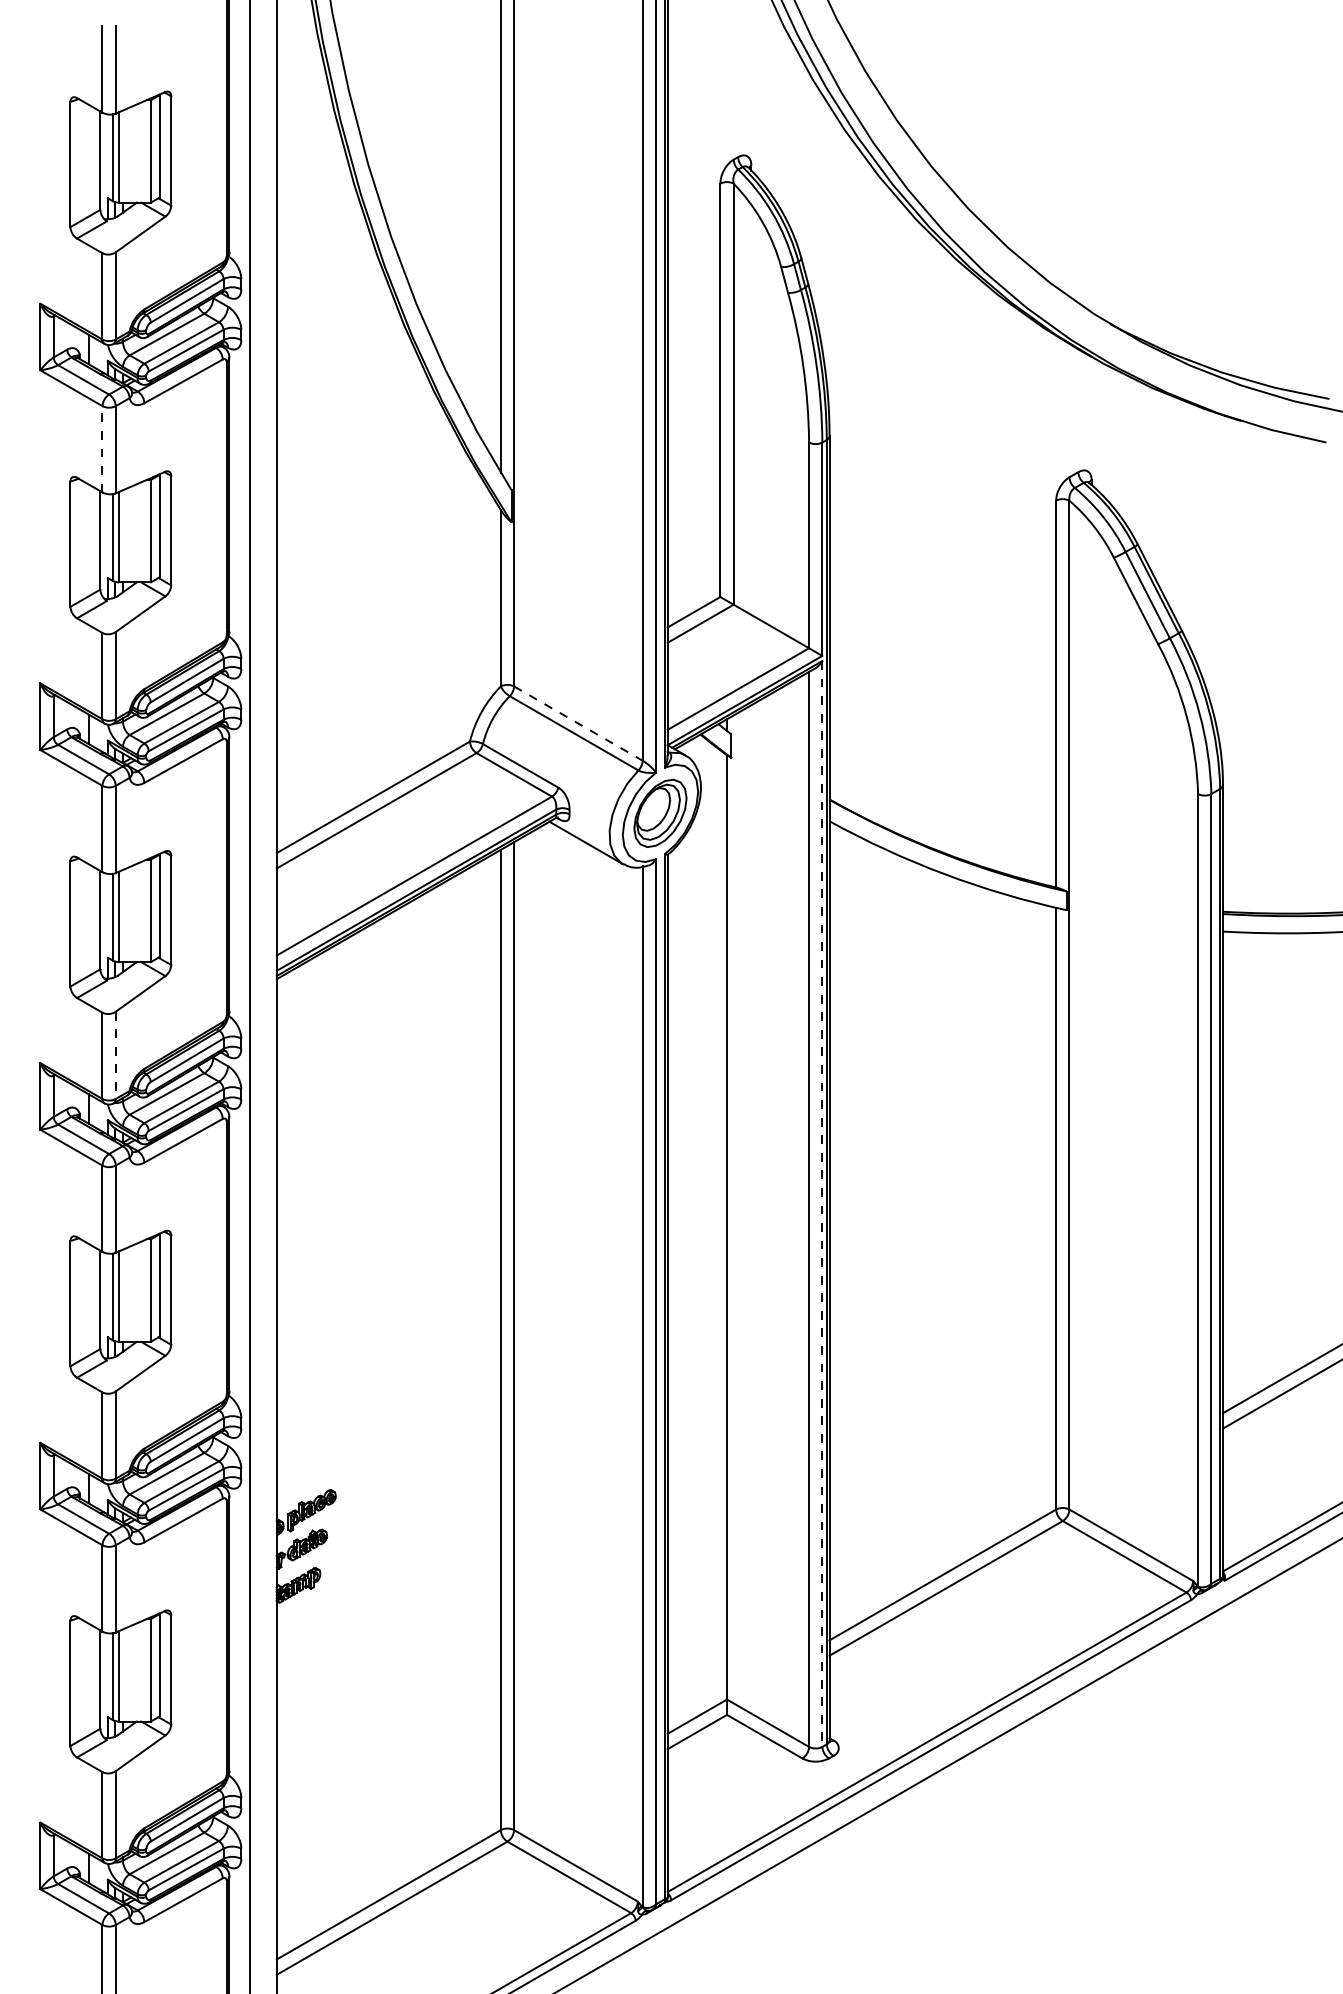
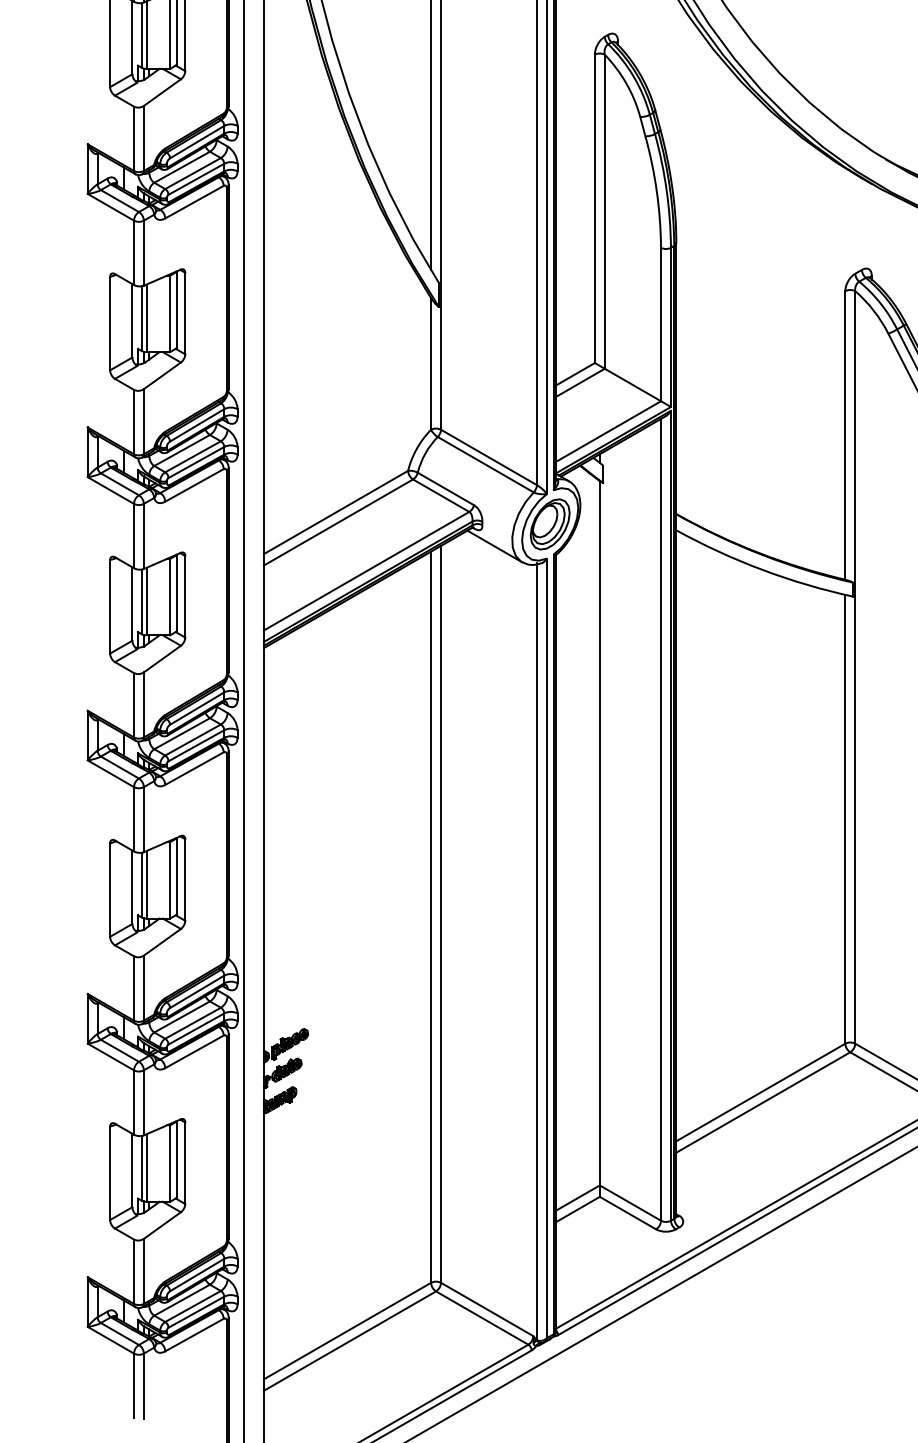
line: (102, 448) -> (134, 252), dashed -> solid
line: (578, 723) -> (489, 457), dashed -> solid
line: (115, 1055) -> (143, 705), dashed -> solid
line: (822, 1203) -> (671, 815), dashed -> solid

